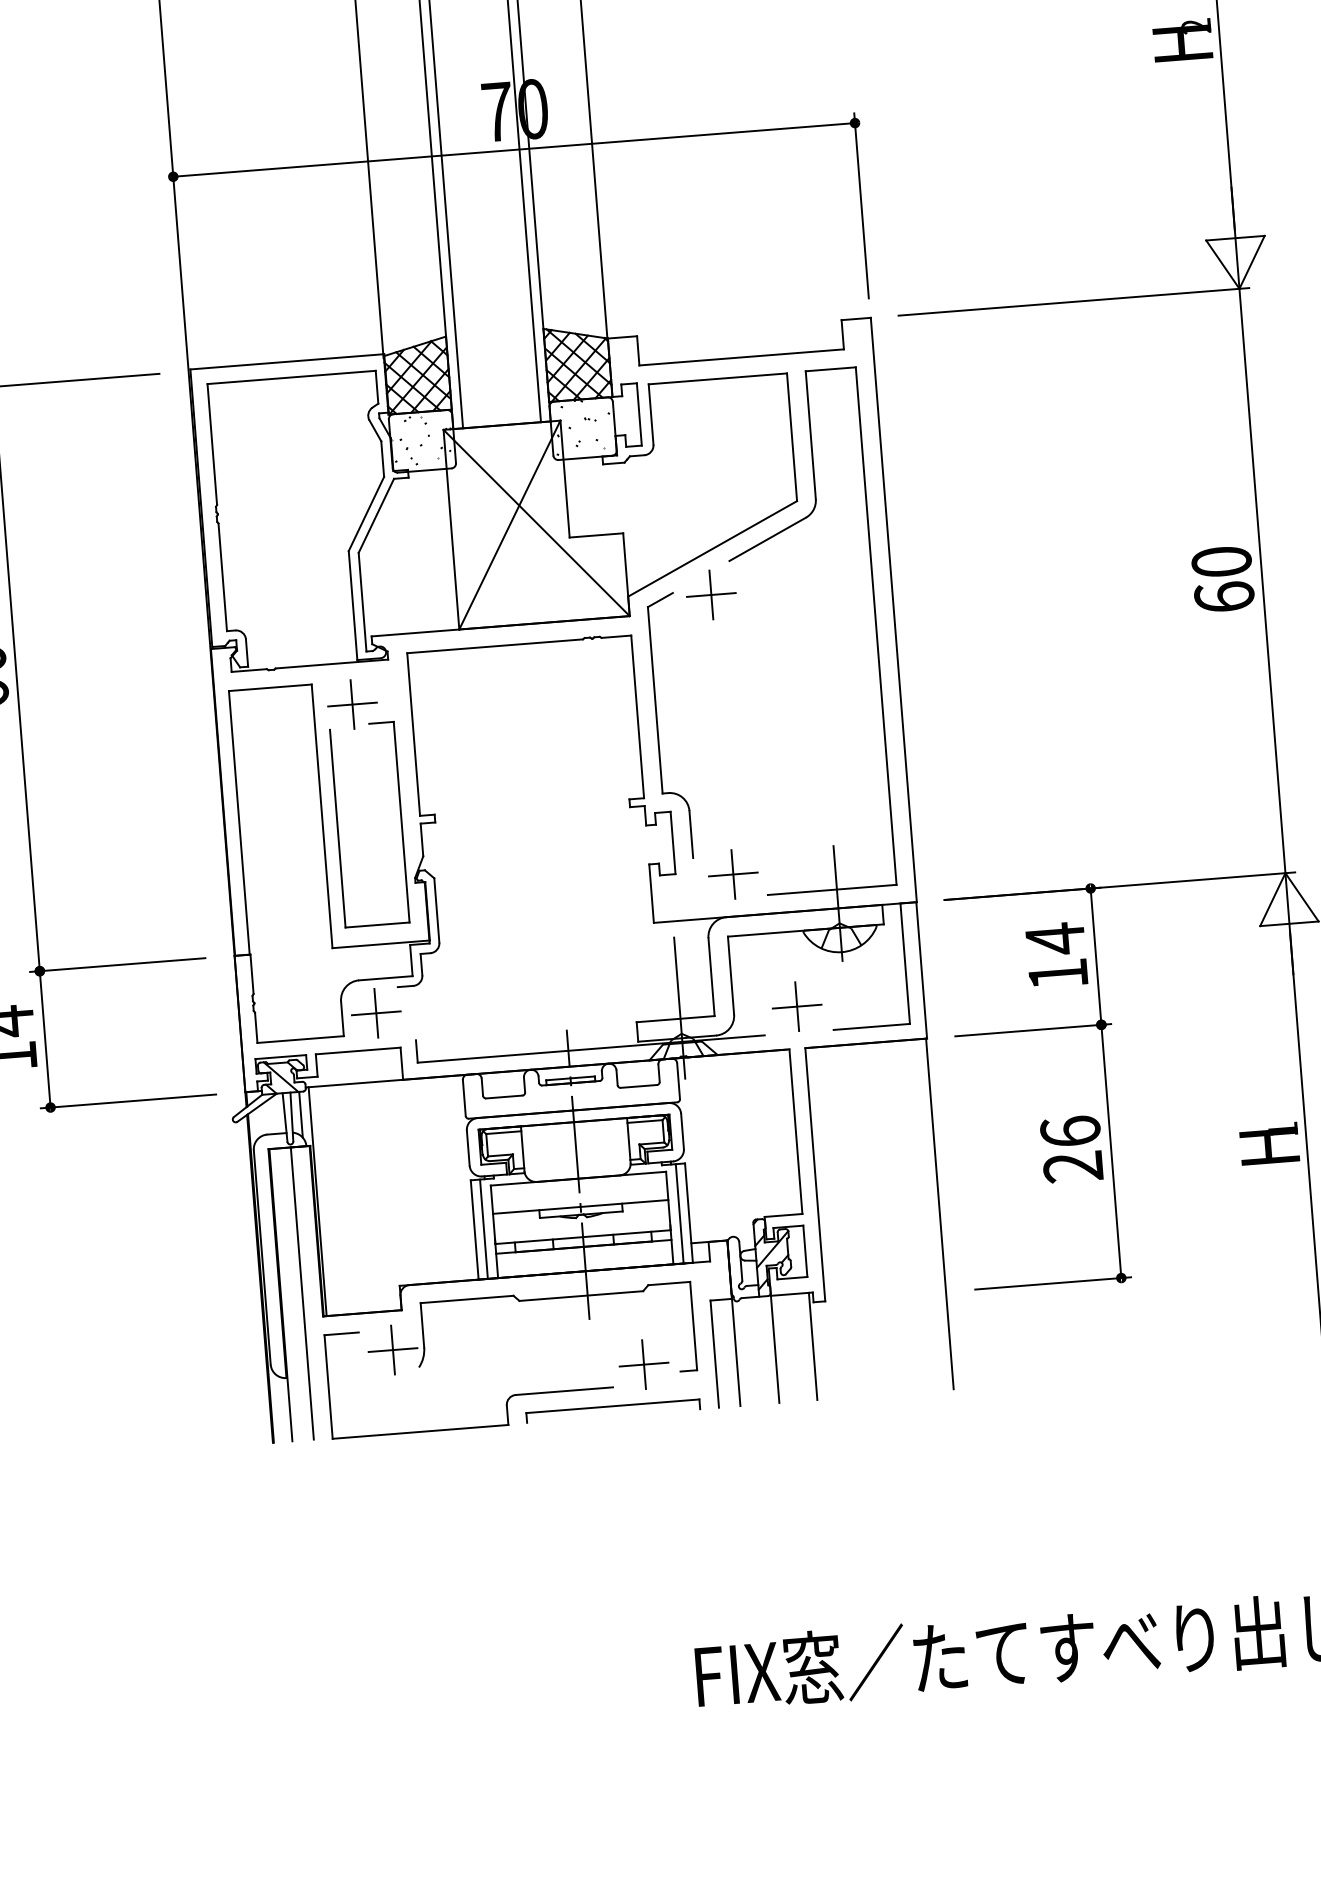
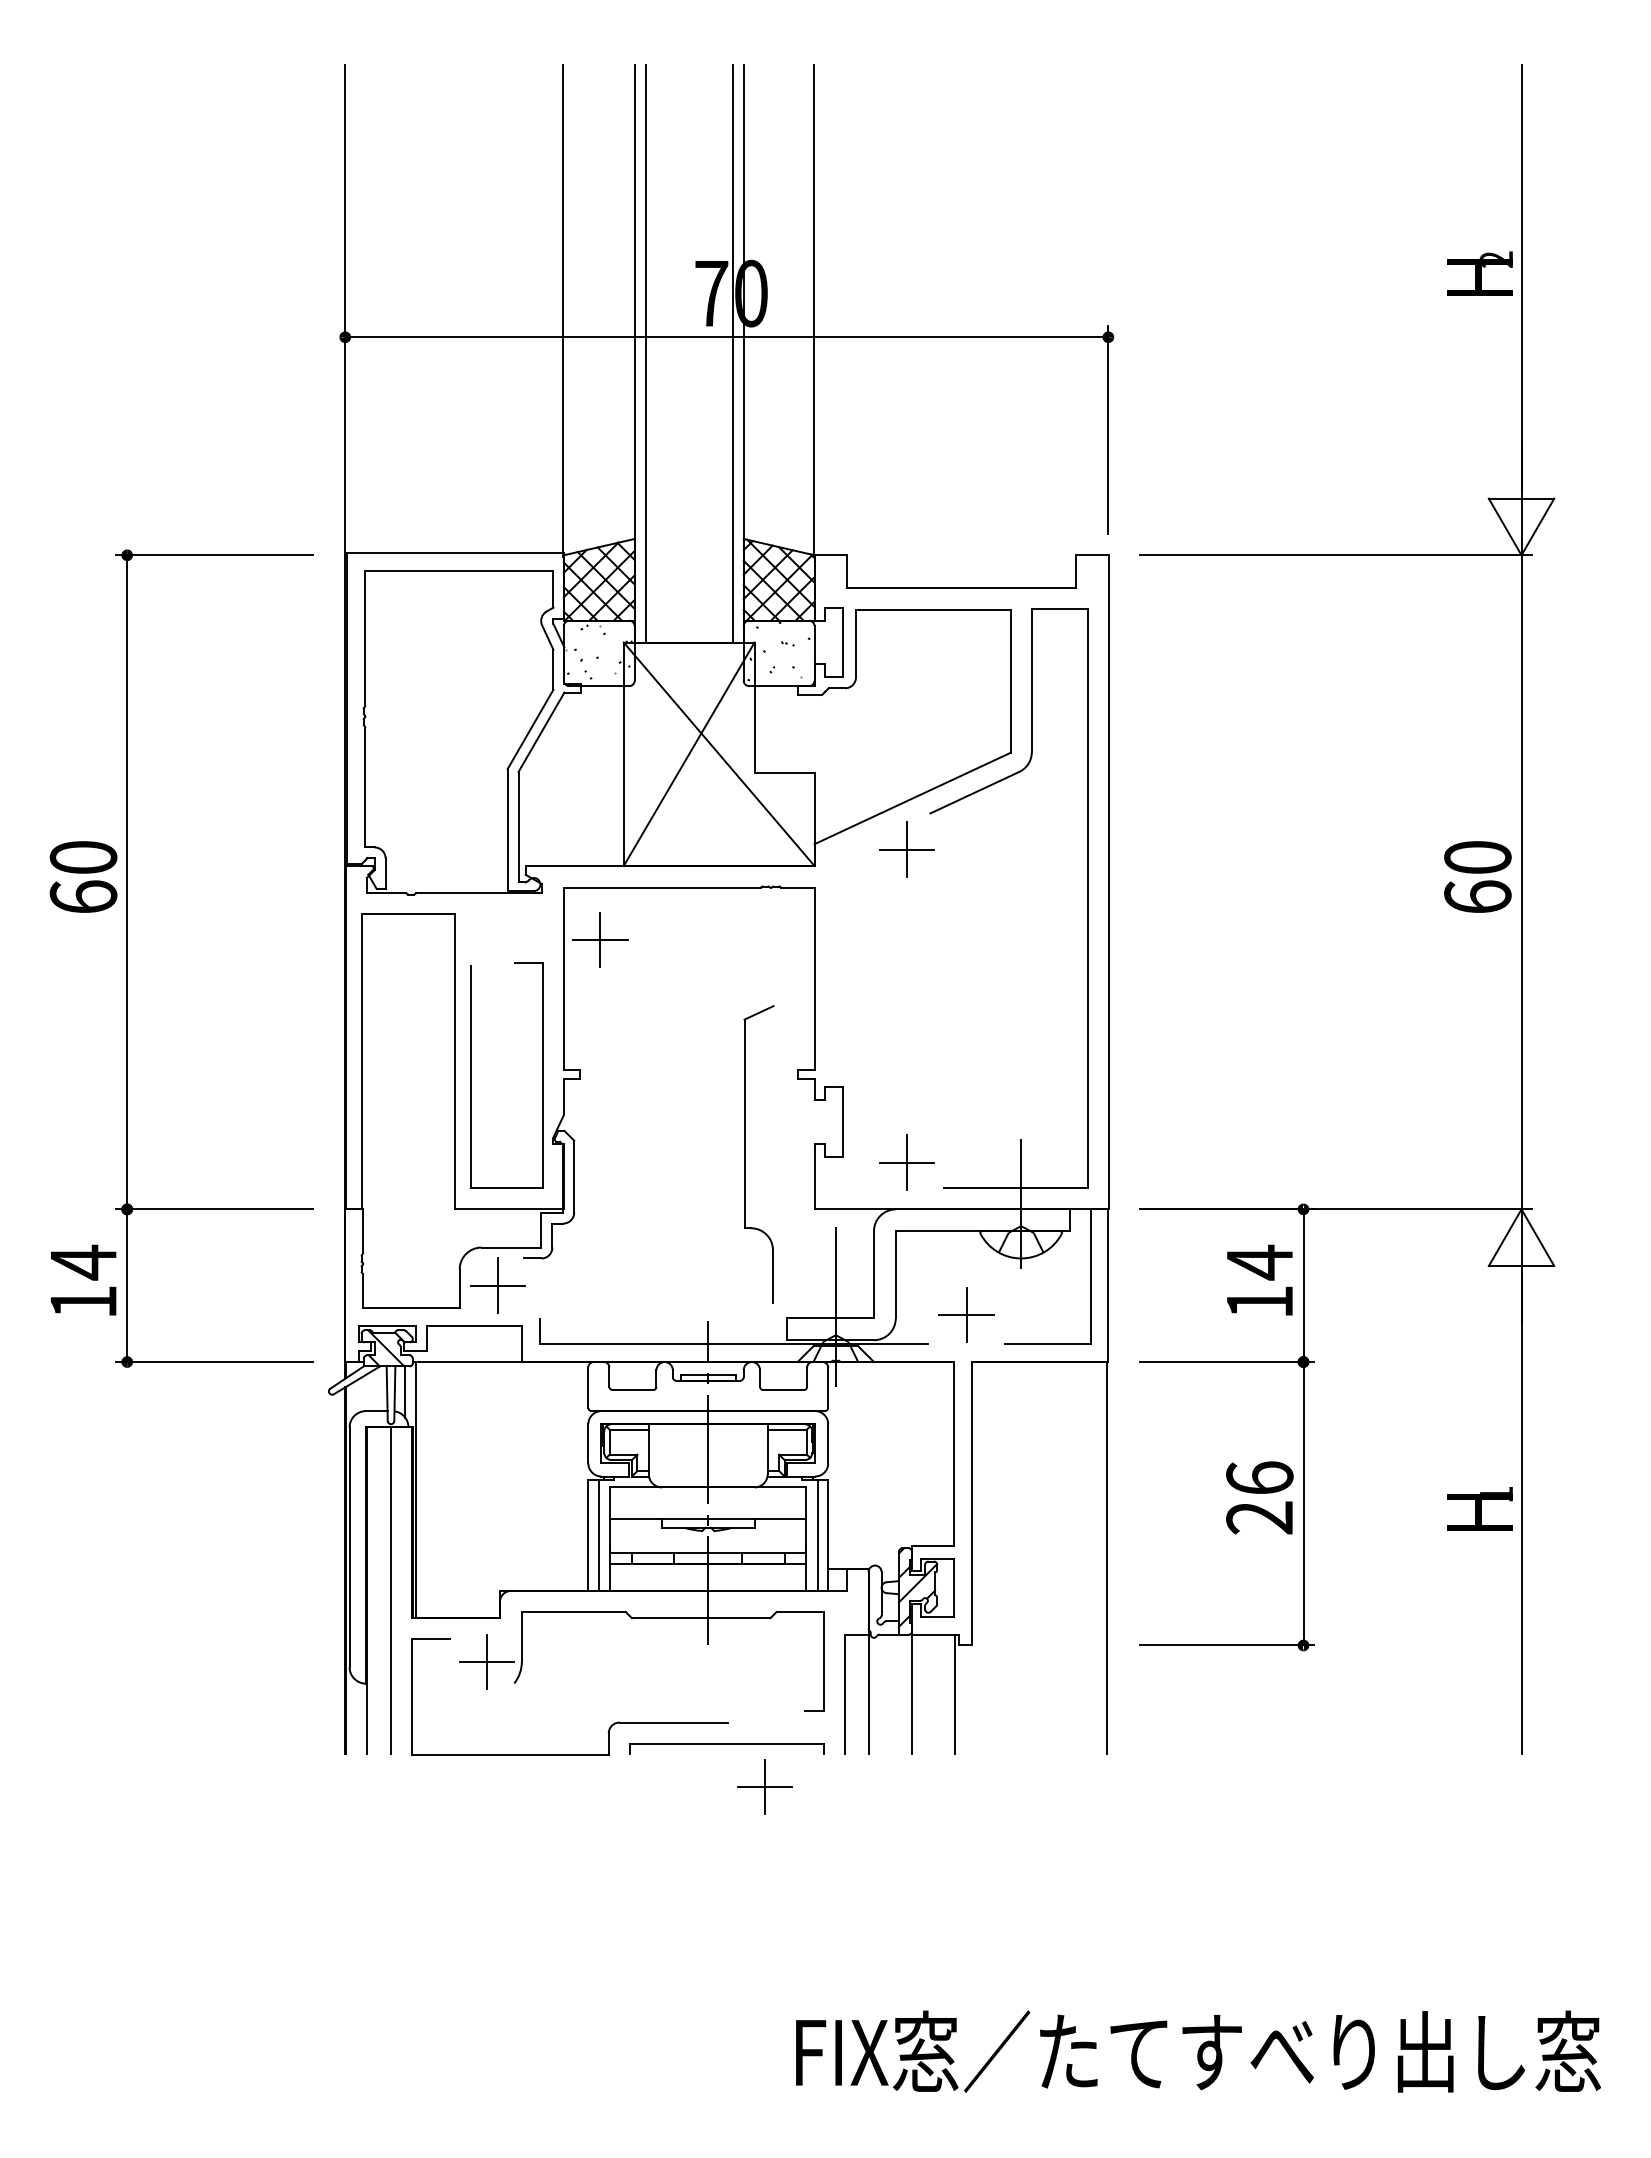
part: (352, 703) -> (600, 939), moved
part: (658, 727) -> (745, 1154), moved
part: (643, 1364) -> (764, 1786), moved

